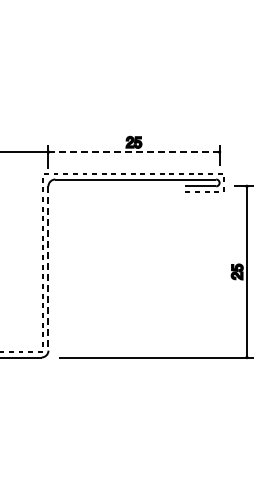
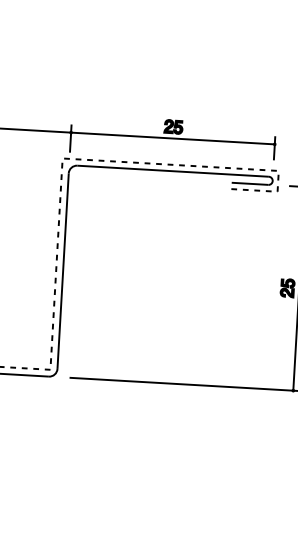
line: (134, 152) -> (173, 138), dashed -> solid
line: (48, 269) -> (63, 272), dashed -> solid

